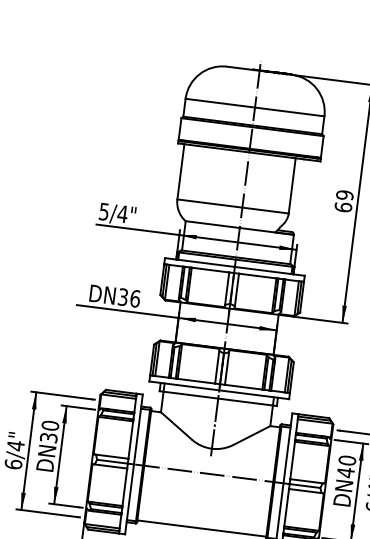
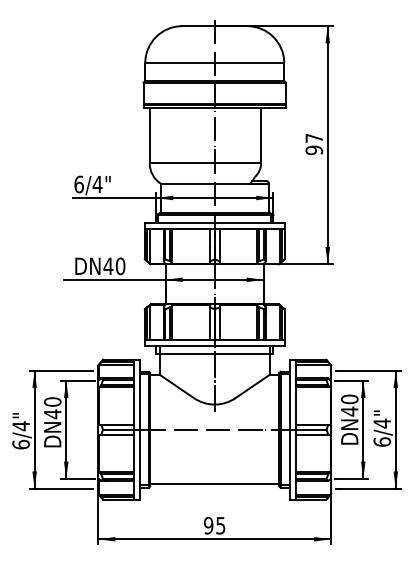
text: (344, 201) -> (314, 144), 69 -> 97
text: (103, 211) -> (78, 184), 5/4" -> 6/4"
text: (129, 298) -> (114, 266), 36 -> 40
text: (48, 438) -> (52, 414), 30 -> 40

